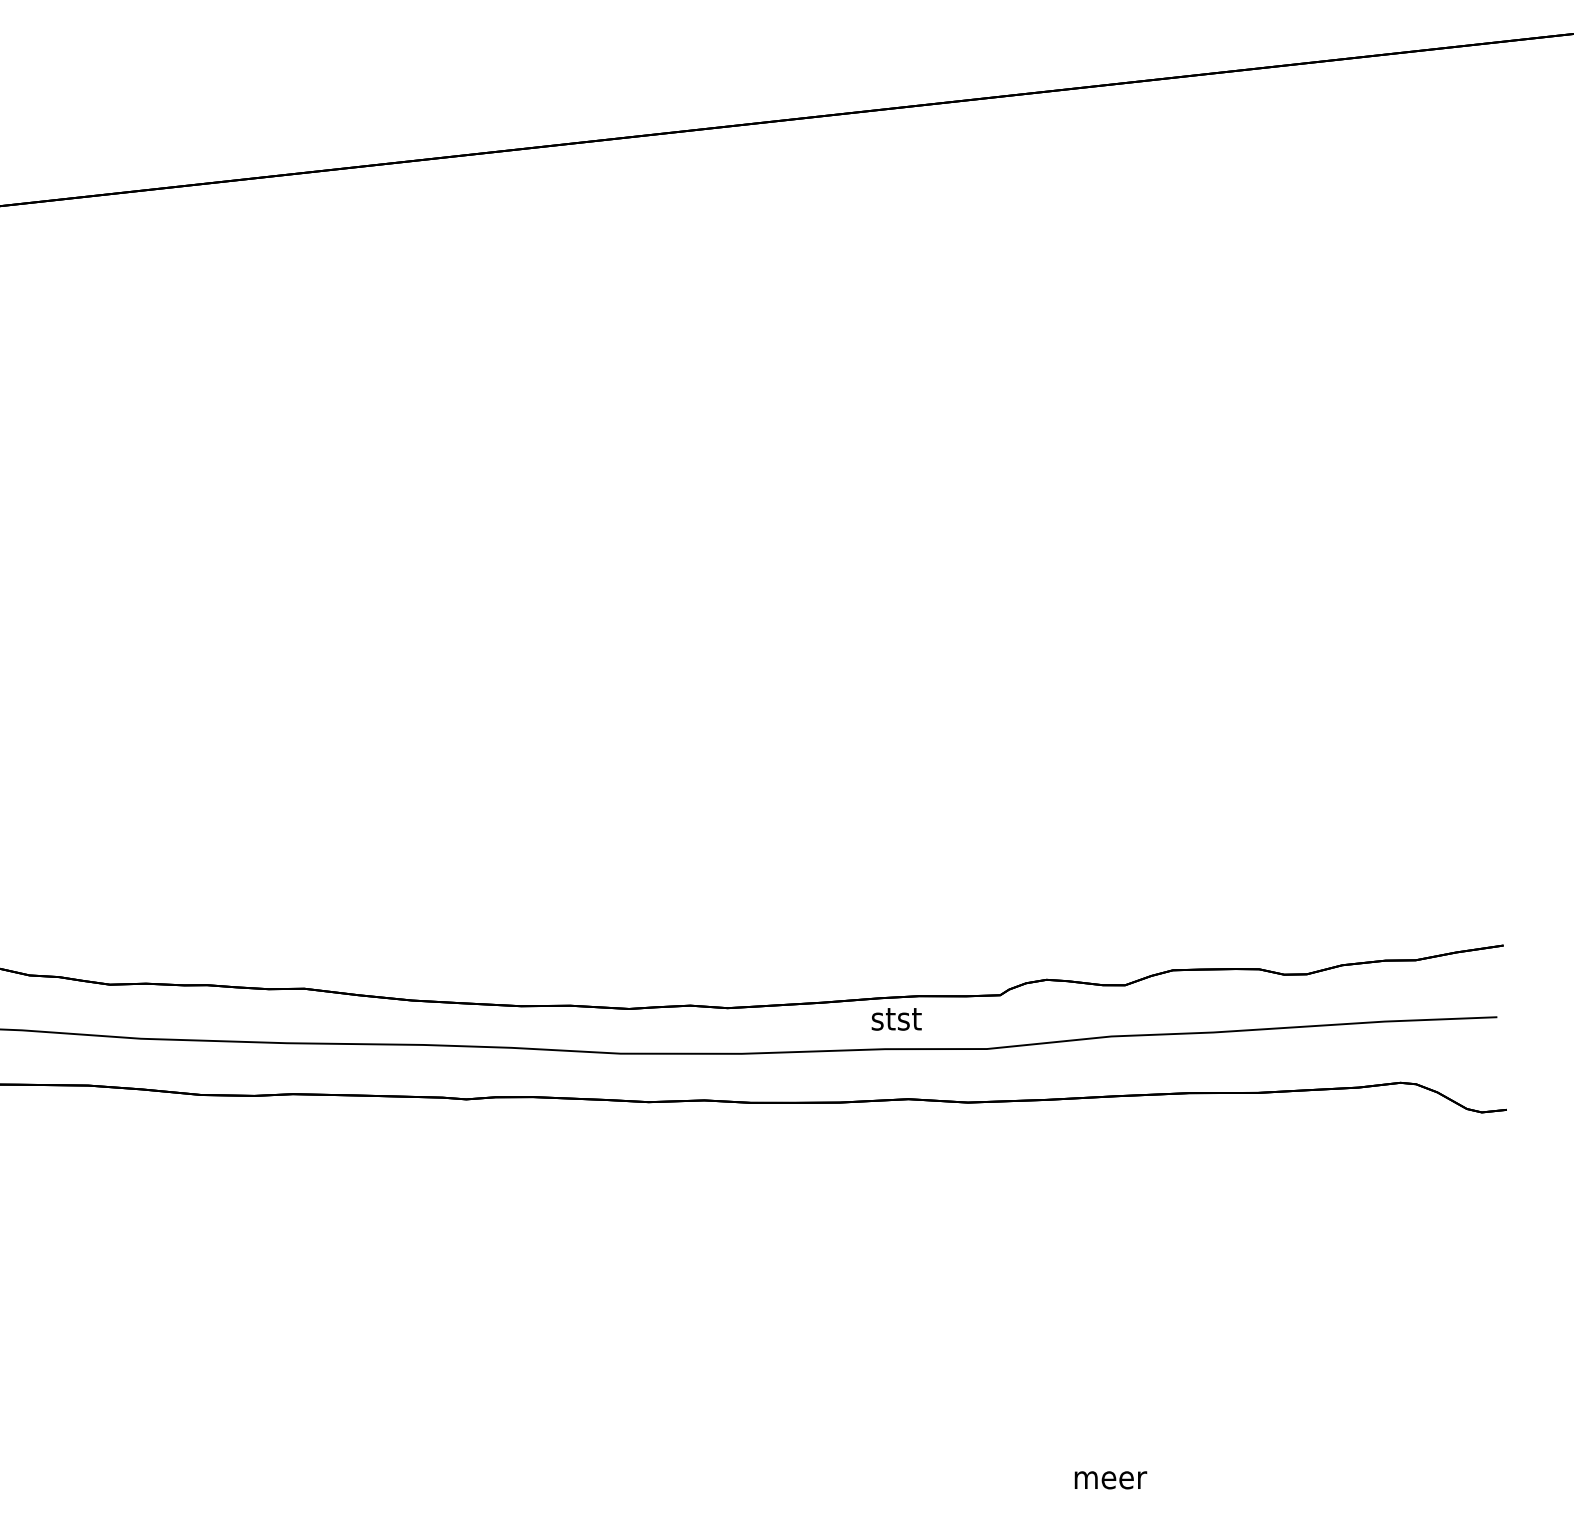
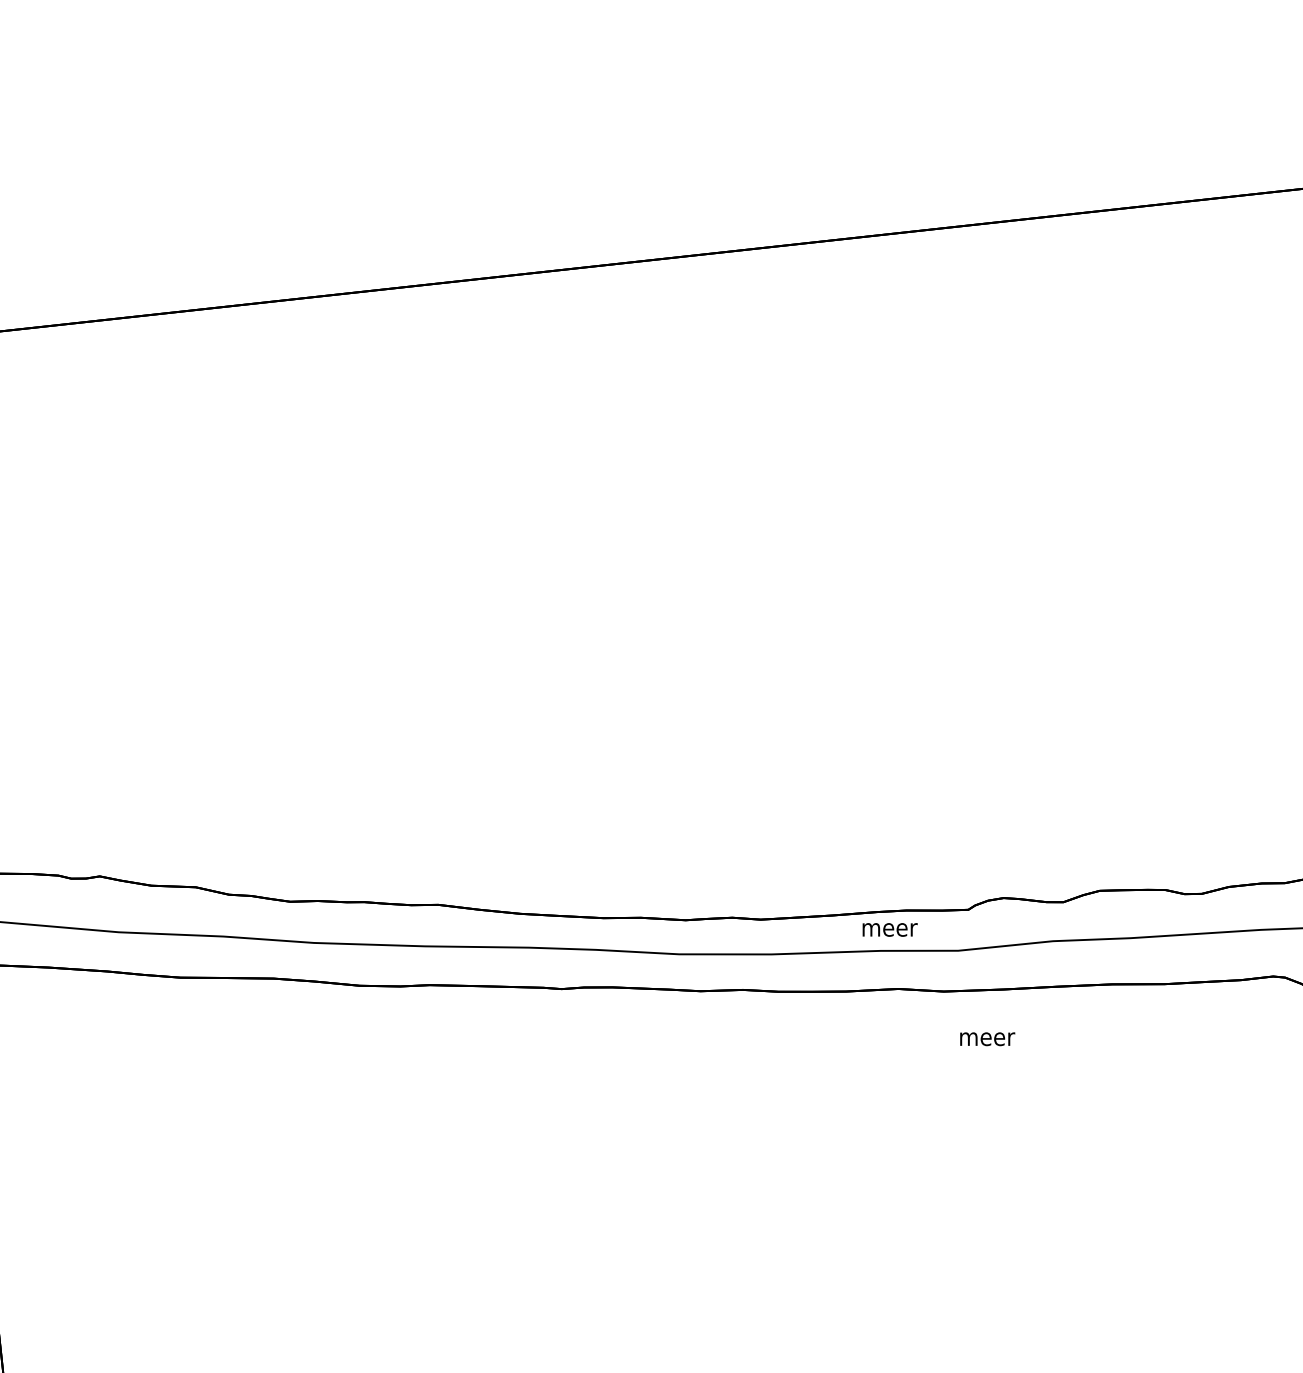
text: (896, 1018) -> (889, 927), stst -> meer
text: (1110, 1480) -> (987, 1039), moved

